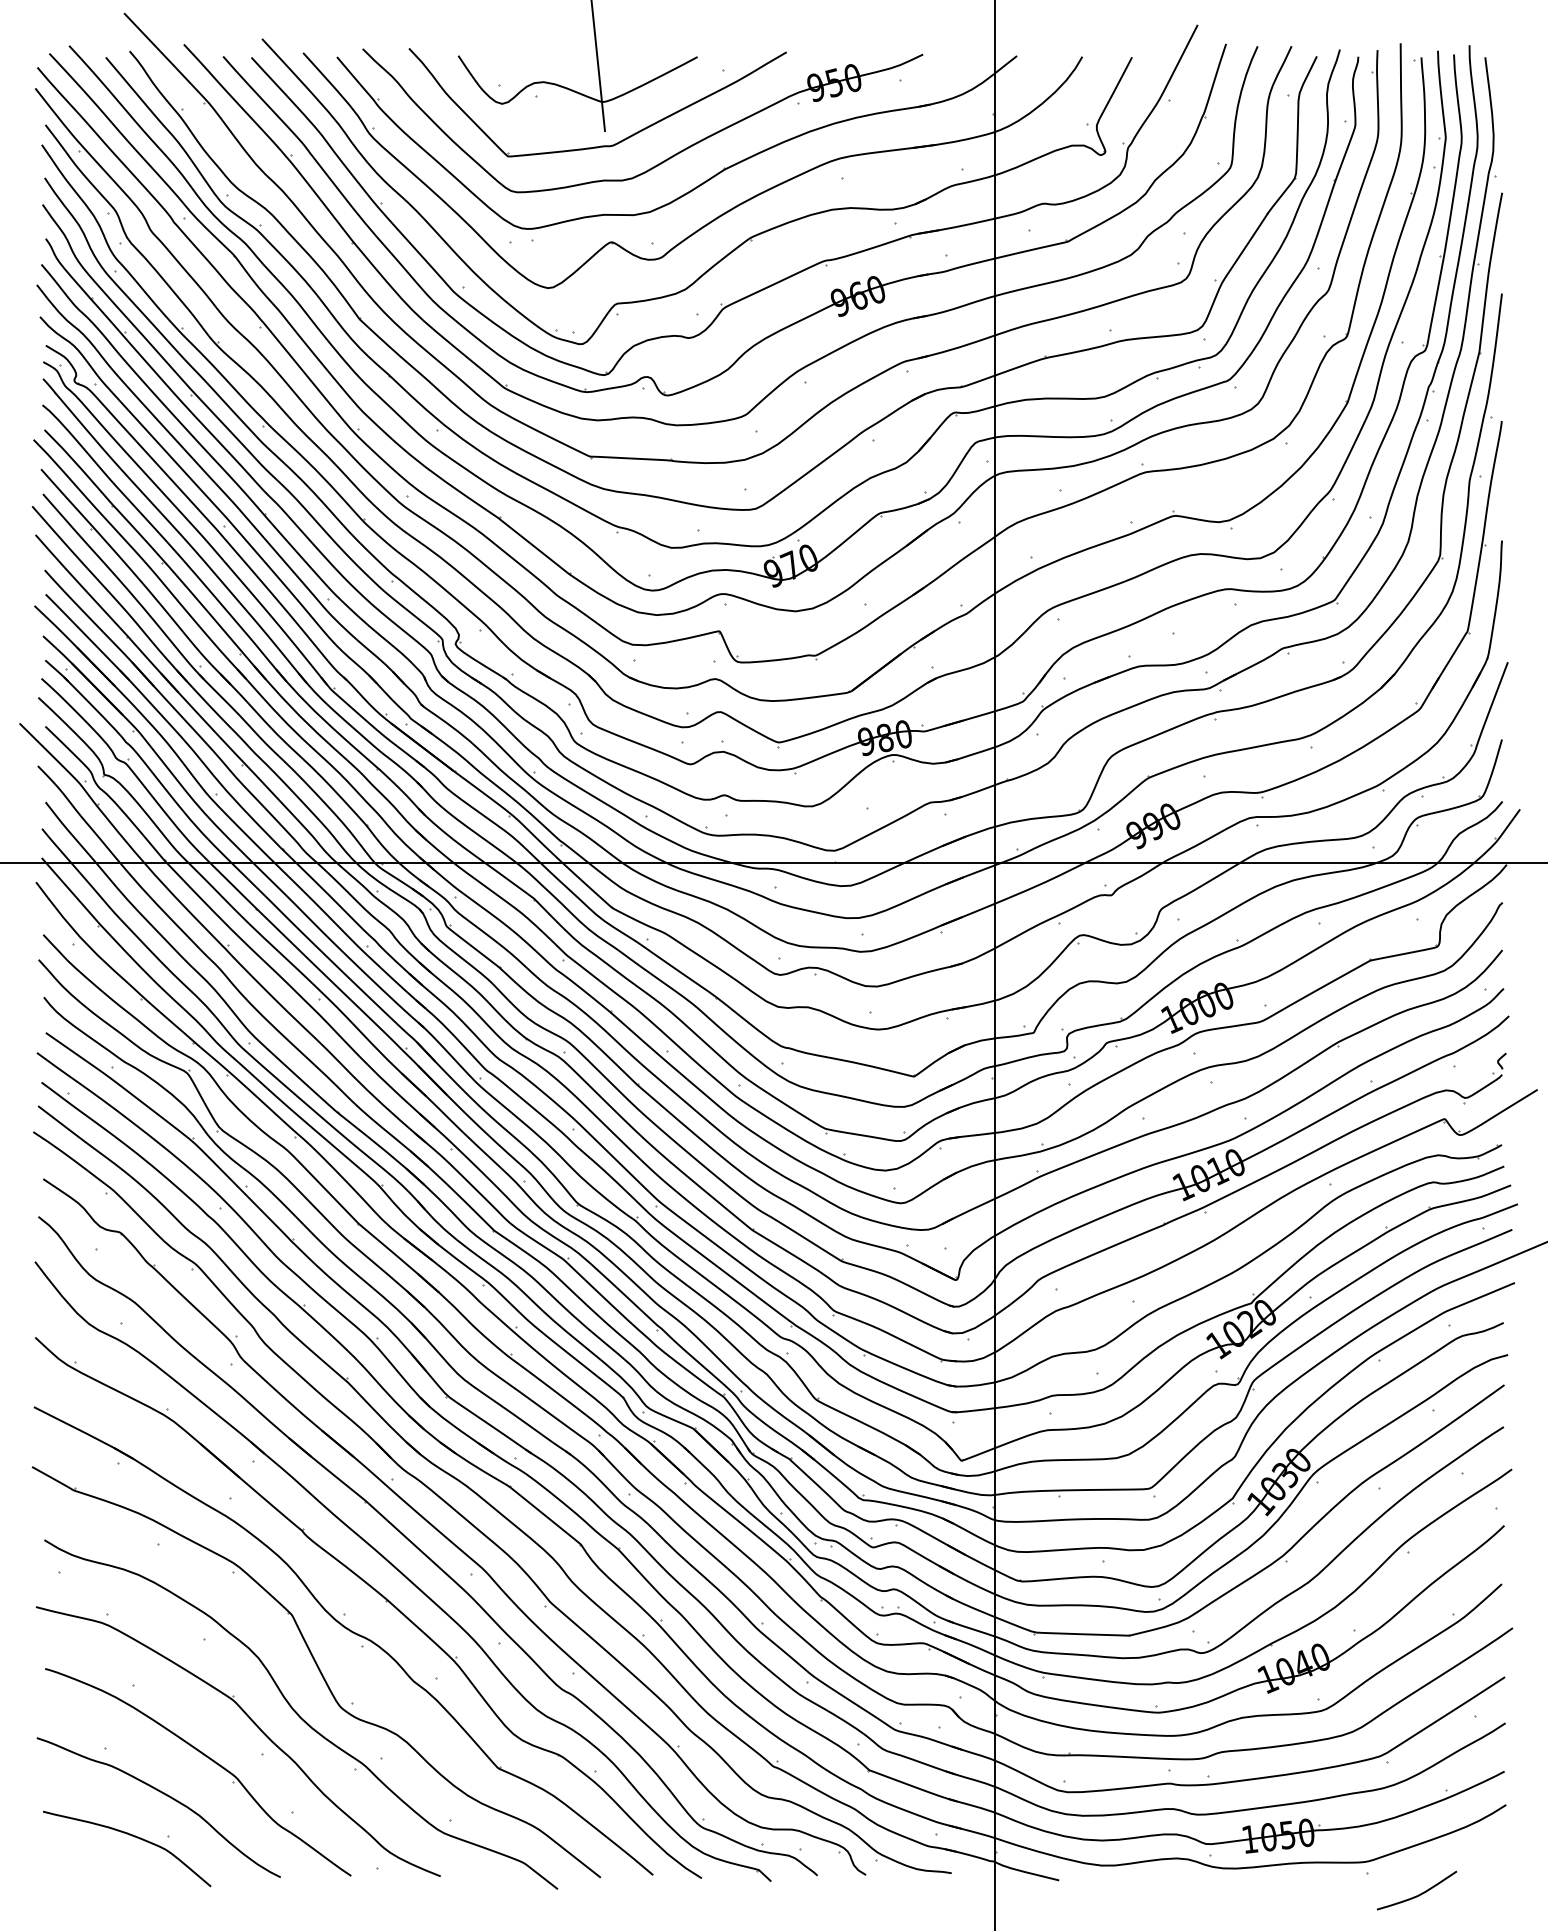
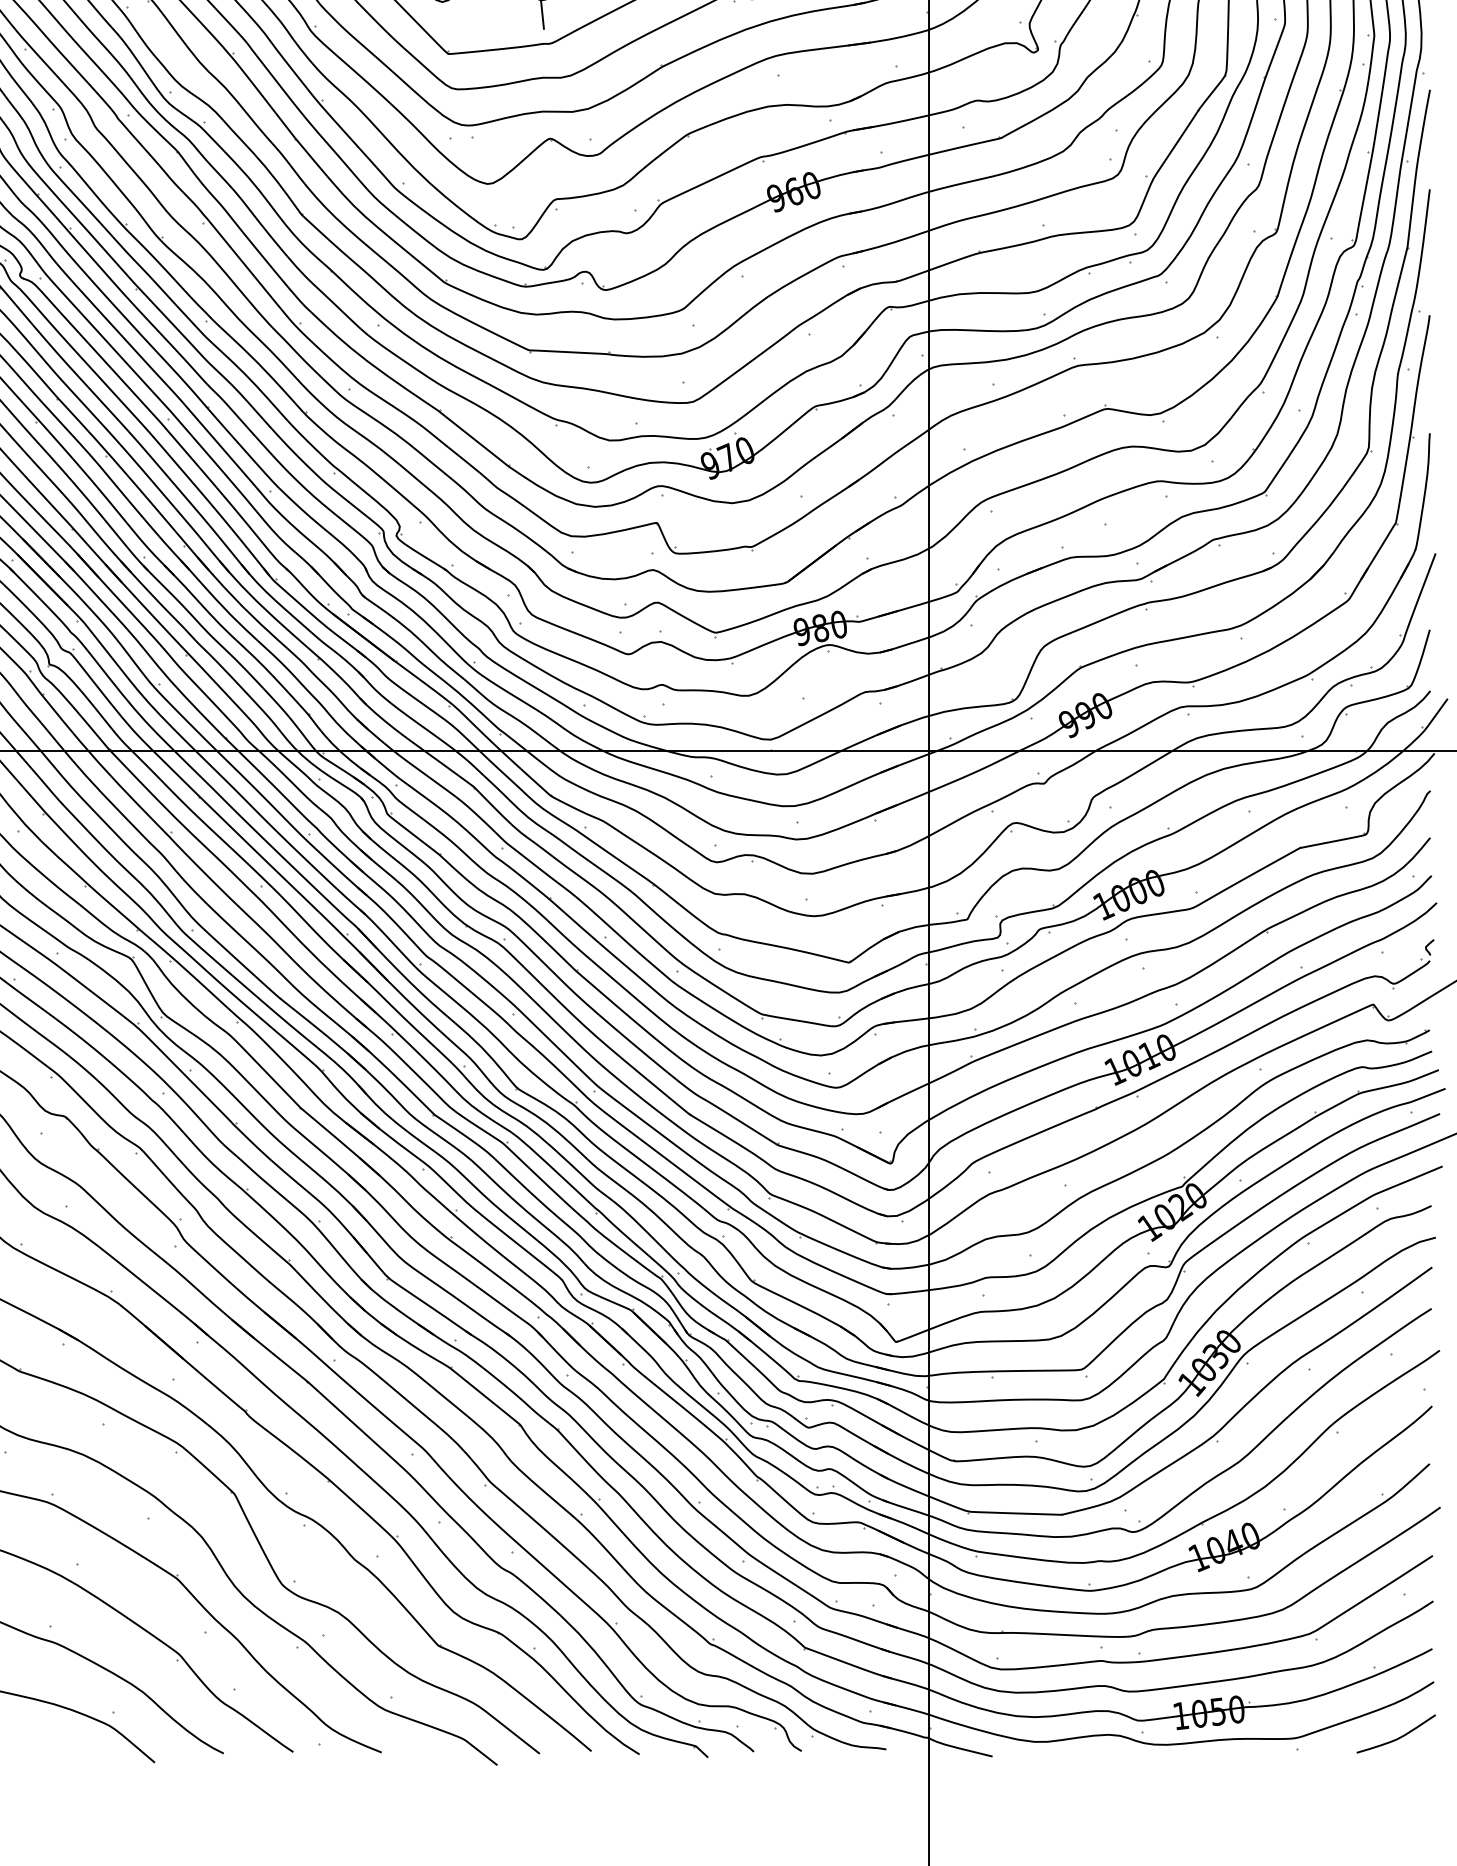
curve: (1418, 1894) -> (1397, 1737), moved

